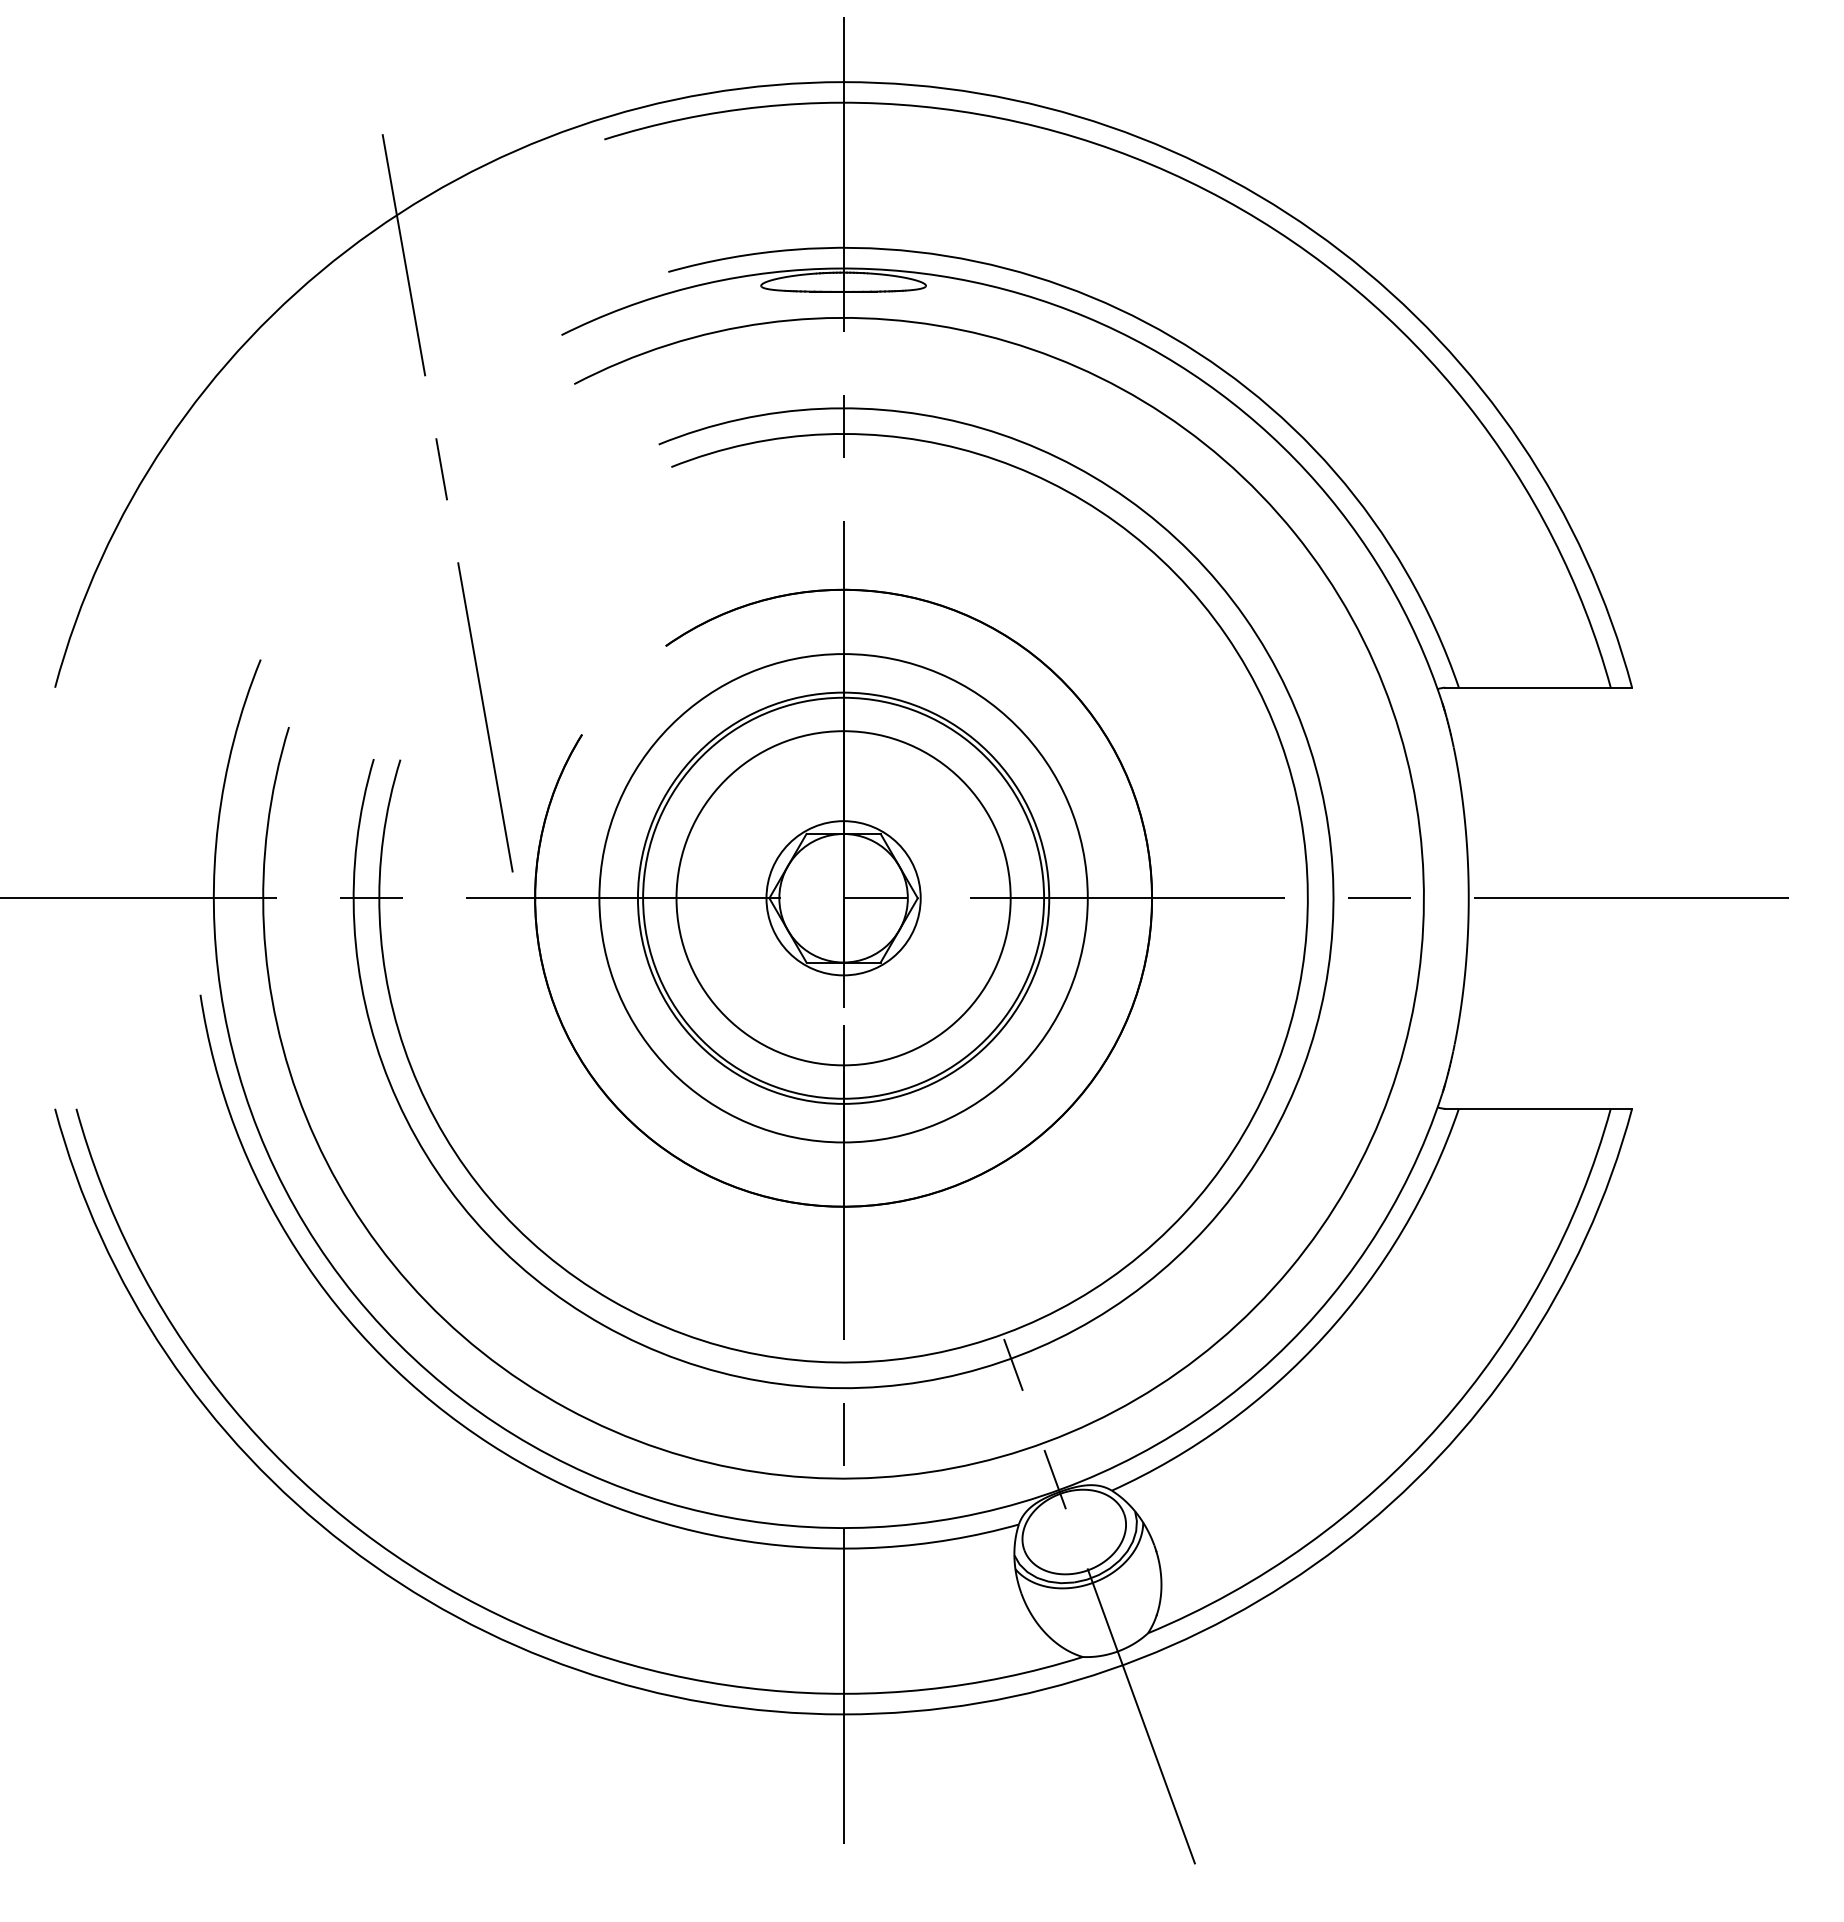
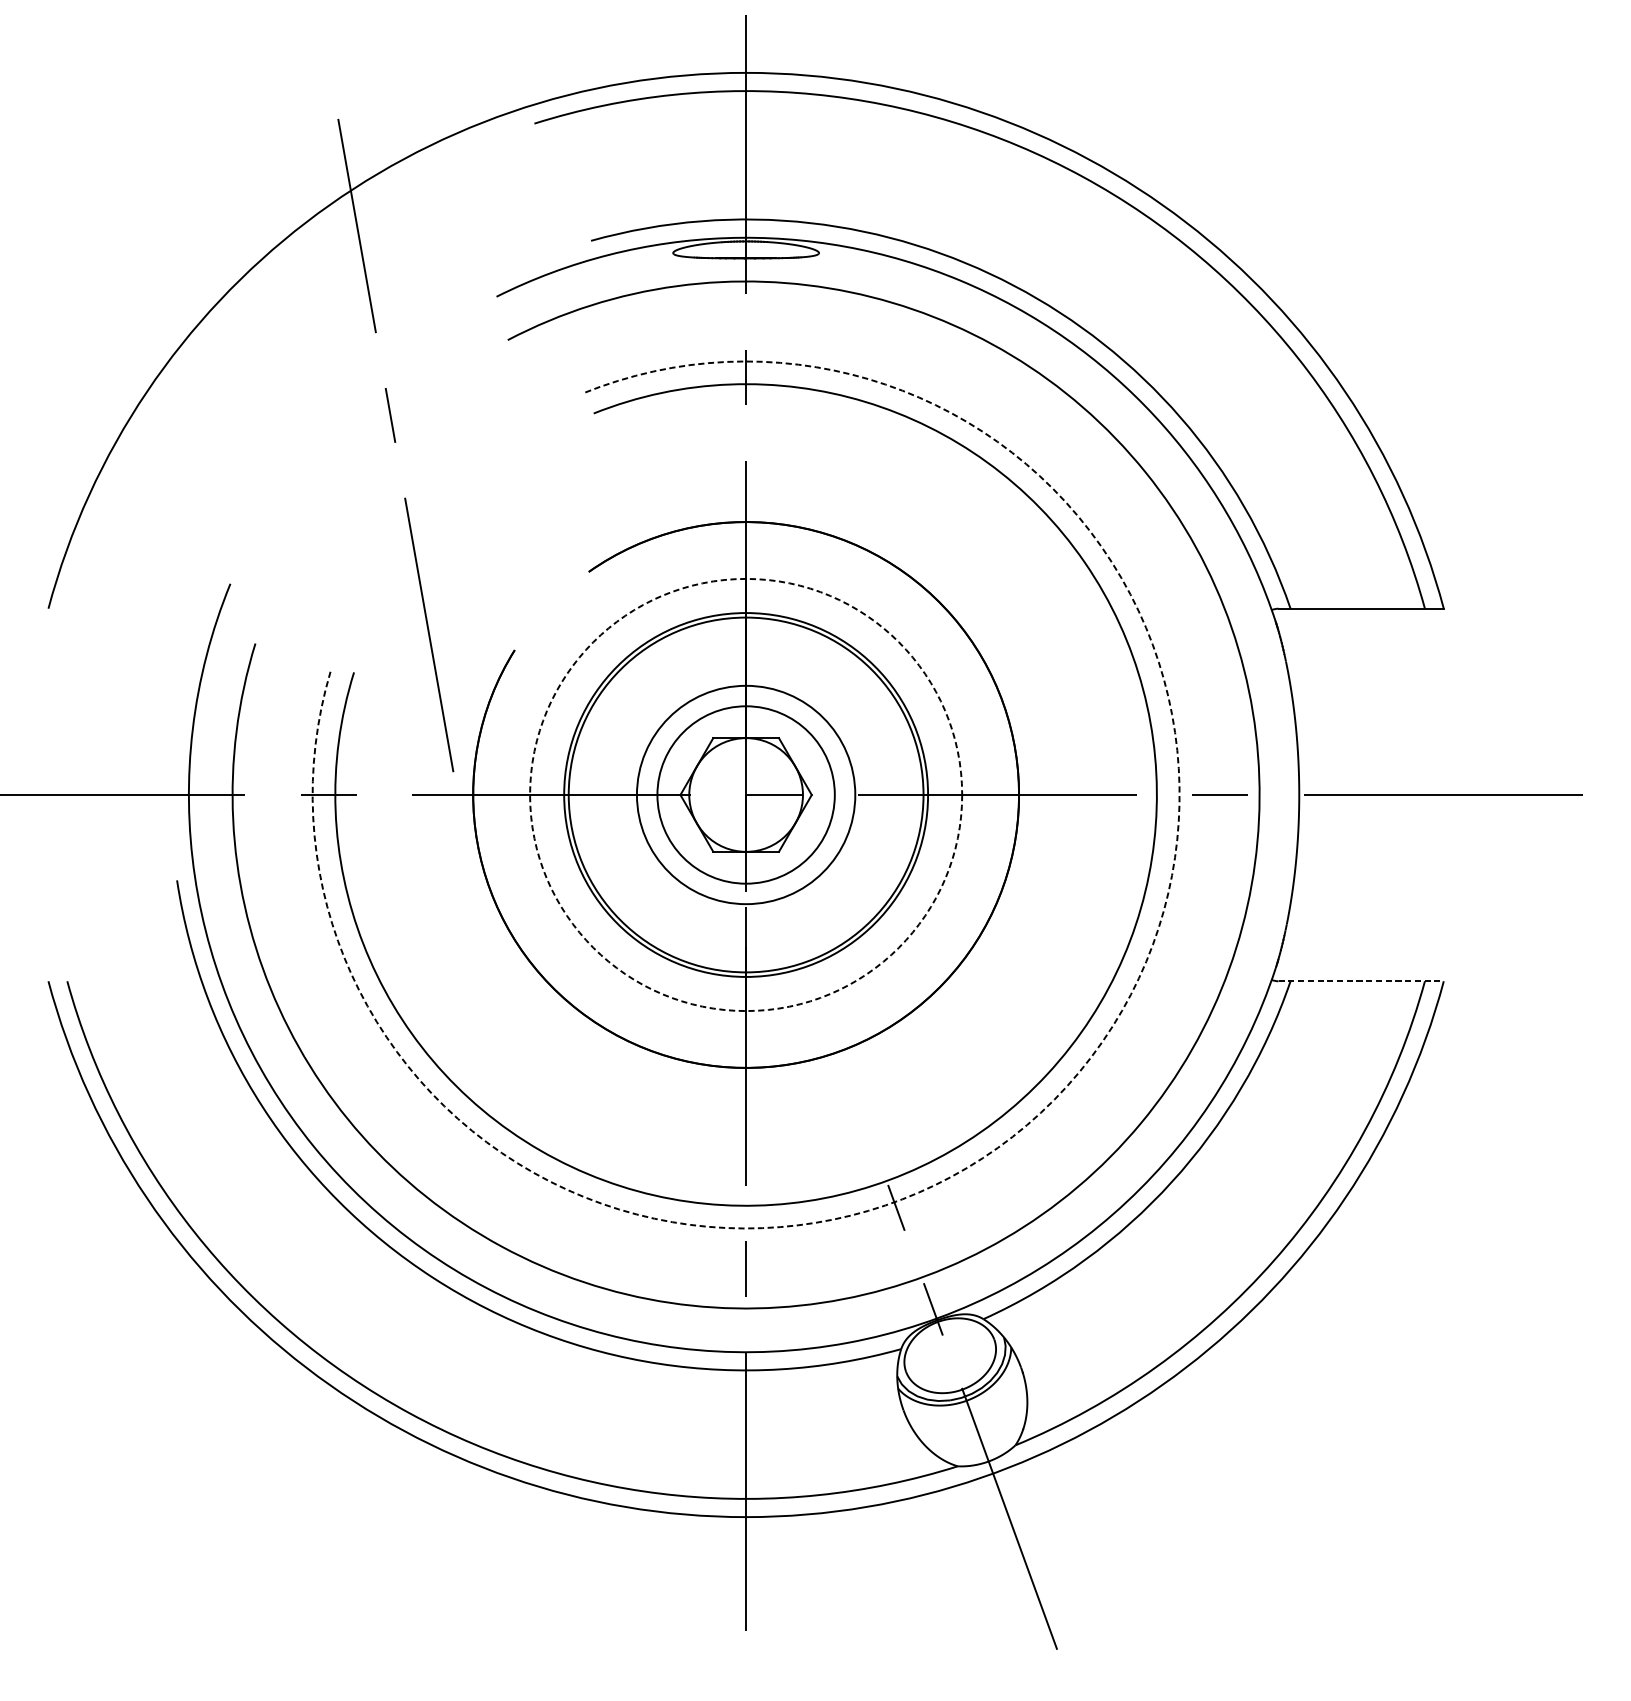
circle: (843, 898) -> (746, 795), size x0.6
circle: (843, 898) -> (746, 795), size x1.6
circle: (843, 898) -> (746, 795), solid -> dashed
line: (1539, 1108) -> (1361, 981), solid -> dashed
arc: (1206, 1227) -> (1067, 1086), solid -> dashed

